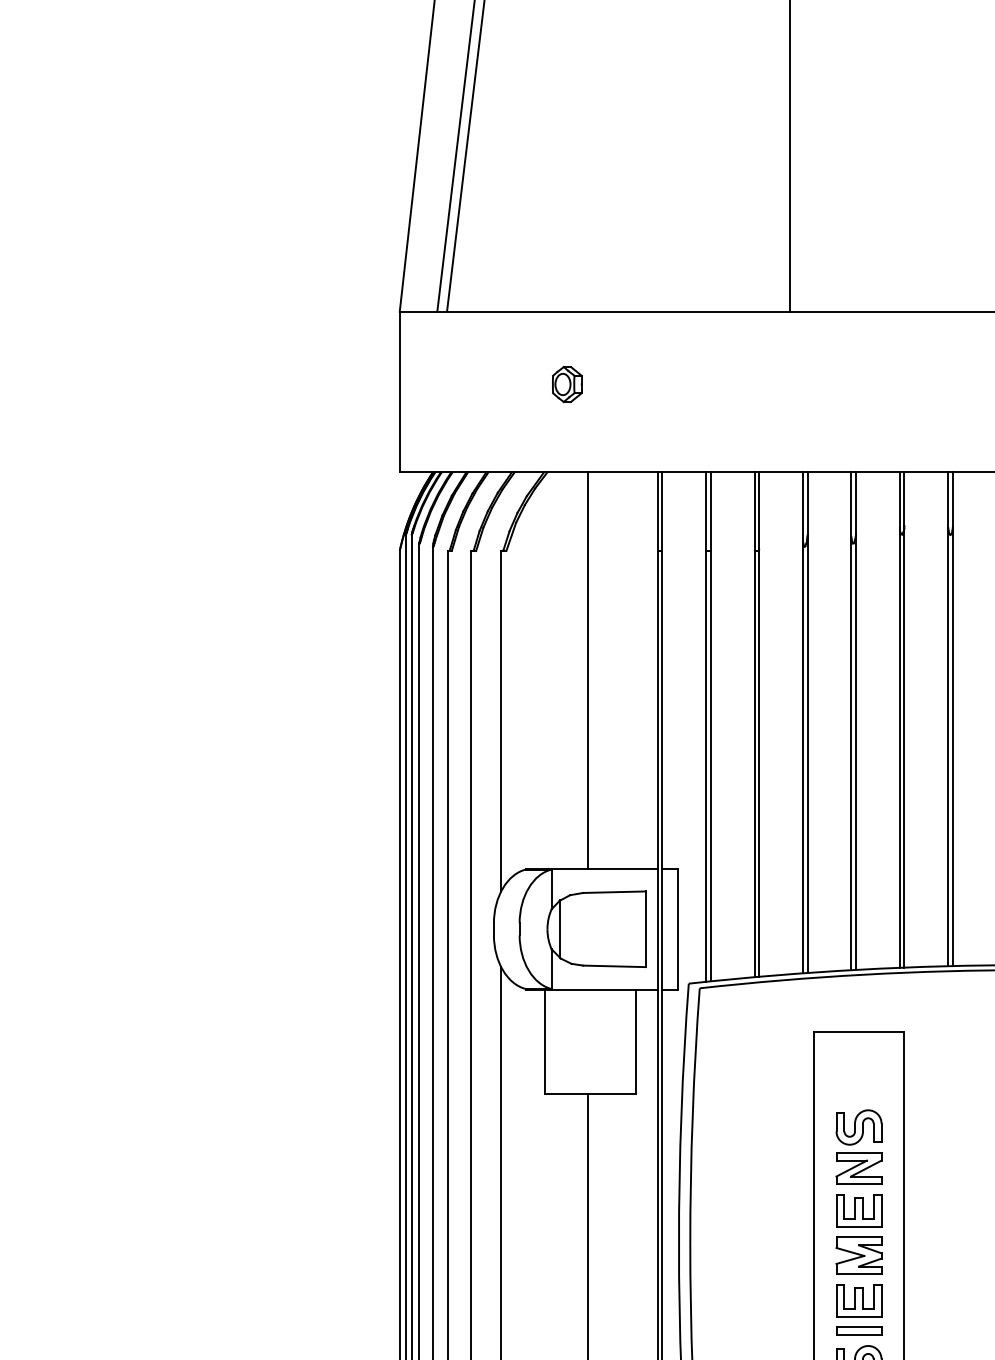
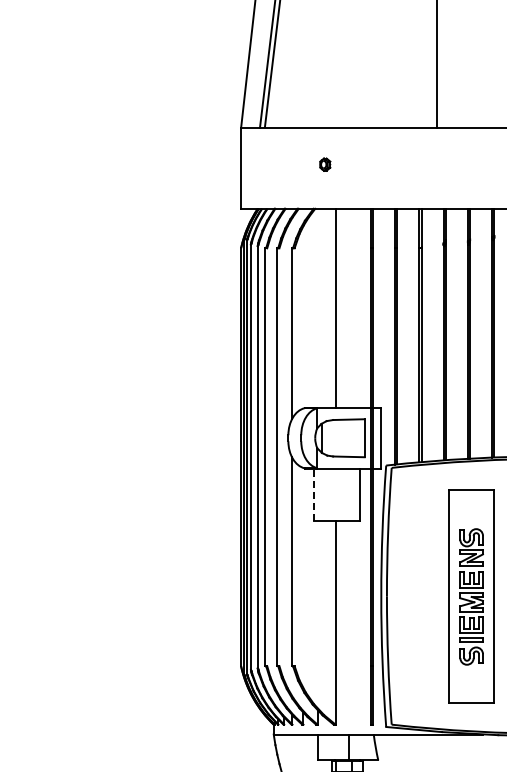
part: (567, 384) -> (325, 164), size x0.7
line: (545, 1041) -> (314, 494), solid -> dashed

